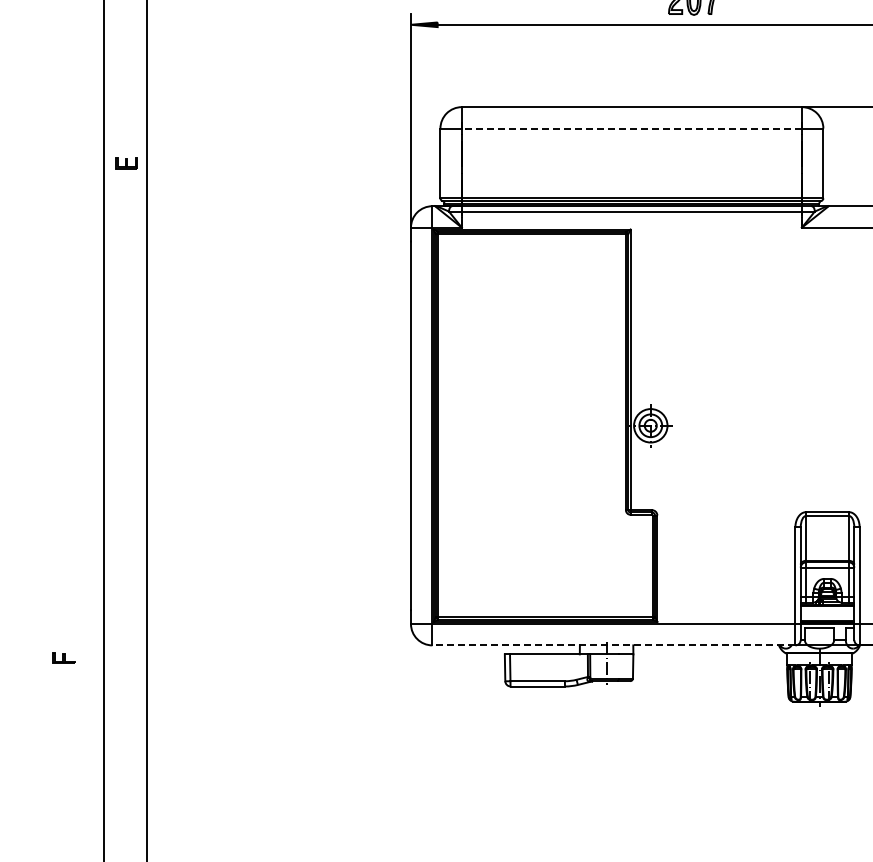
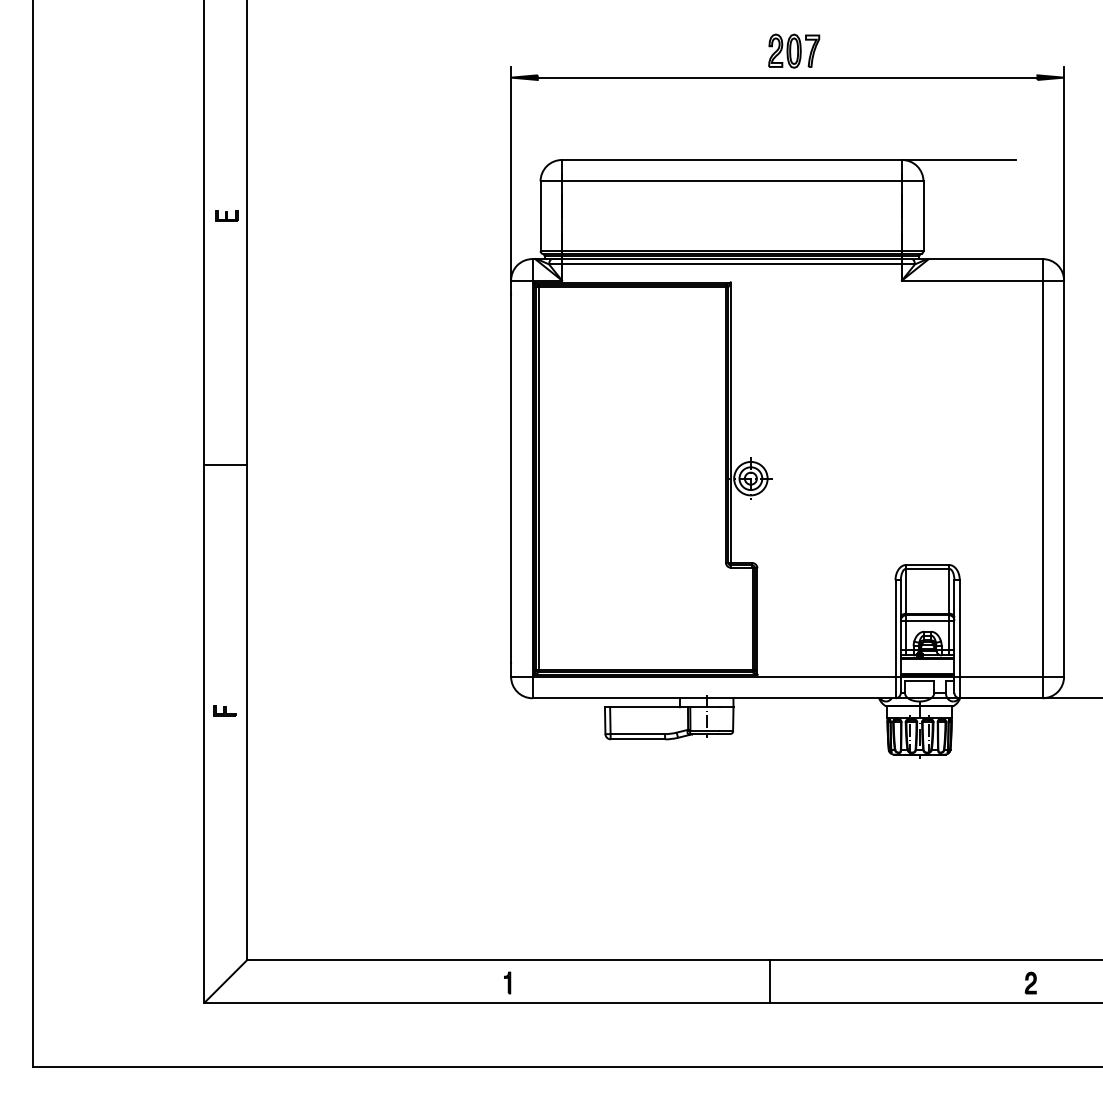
line: (631, 128) -> (731, 181), dashed -> solid
line: (125, 412) -> (225, 465), added
line: (613, 645) -> (713, 698), dashed -> solid
part: (63, 657) -> (224, 710), moved

